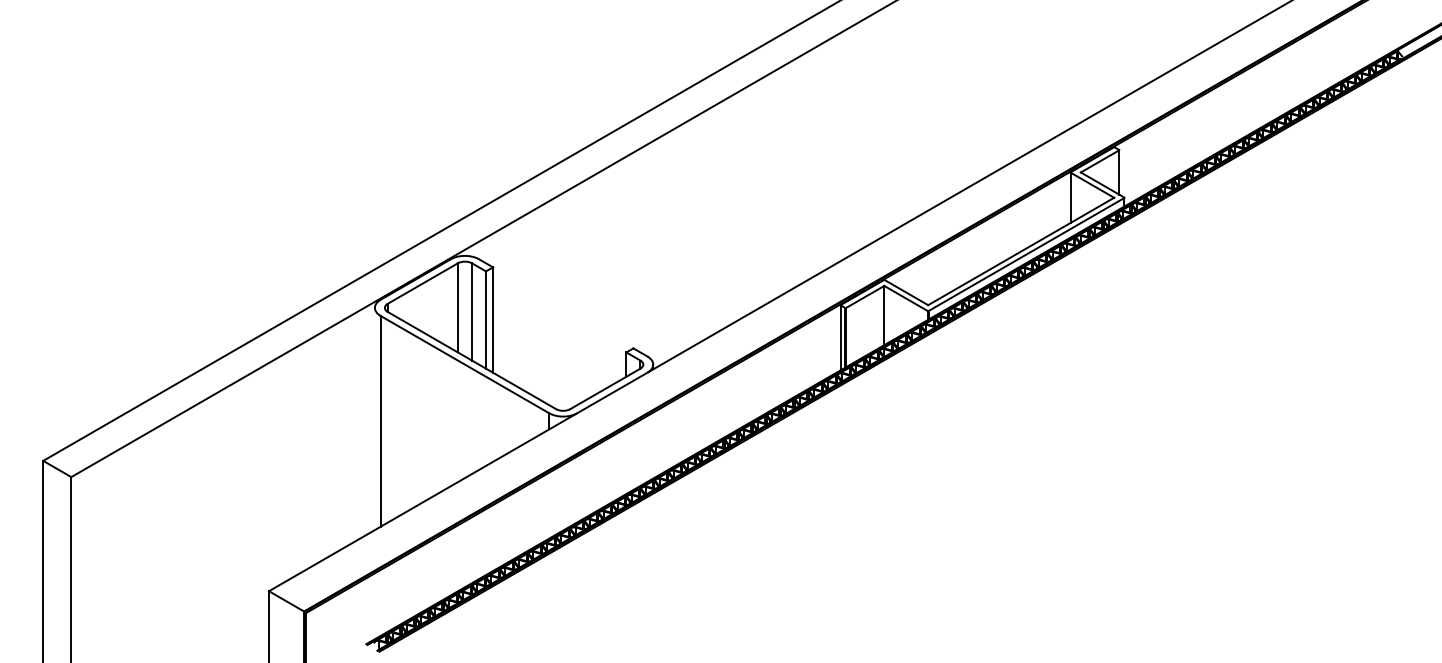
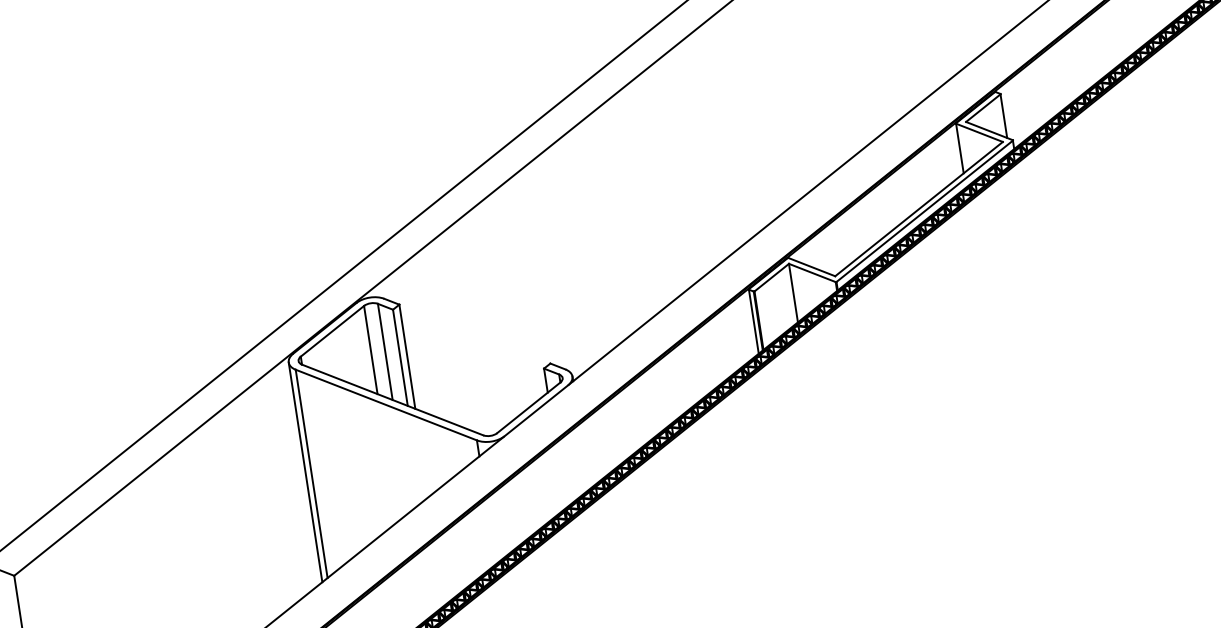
line: (374, 418) -> (305, 472), added

